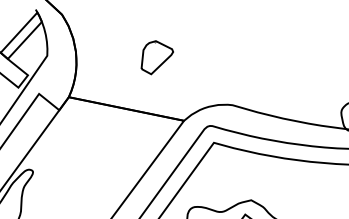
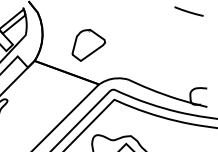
part: (156, 57) -> (88, 45), size x1.67

